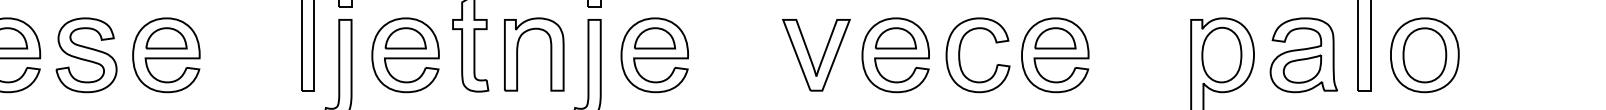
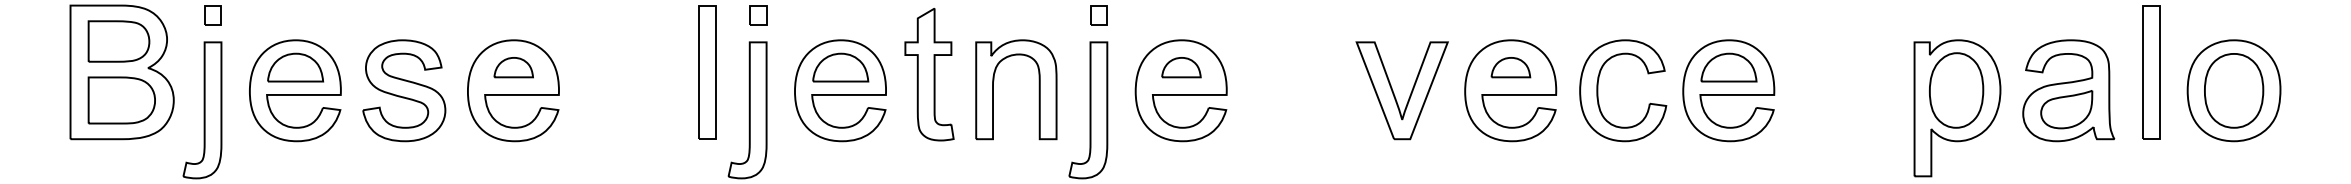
part: (166, 38) -> (513, 67), size x0.7
part: (655, 38) -> (1181, 67), size x0.7
part: (895, 38) -> (1510, 67), size x0.7

